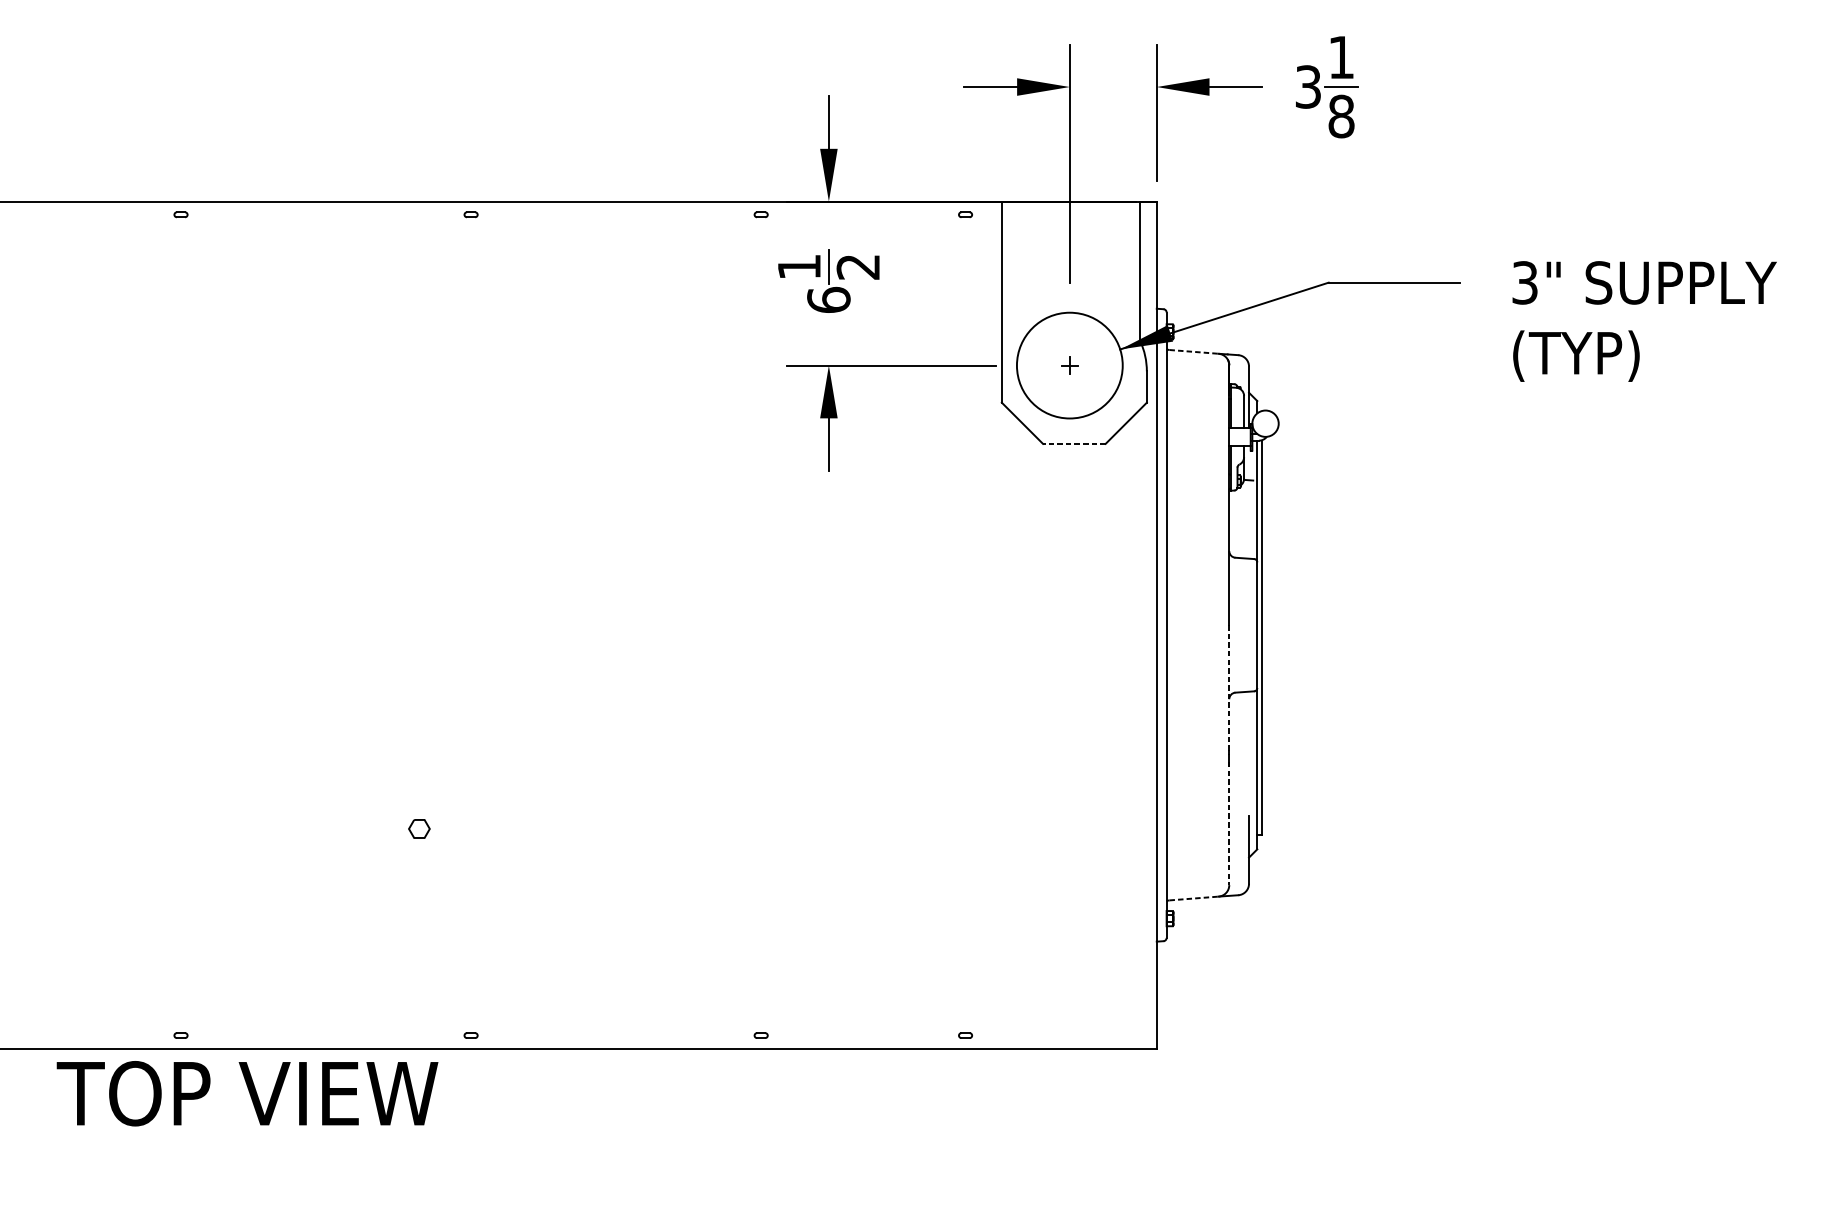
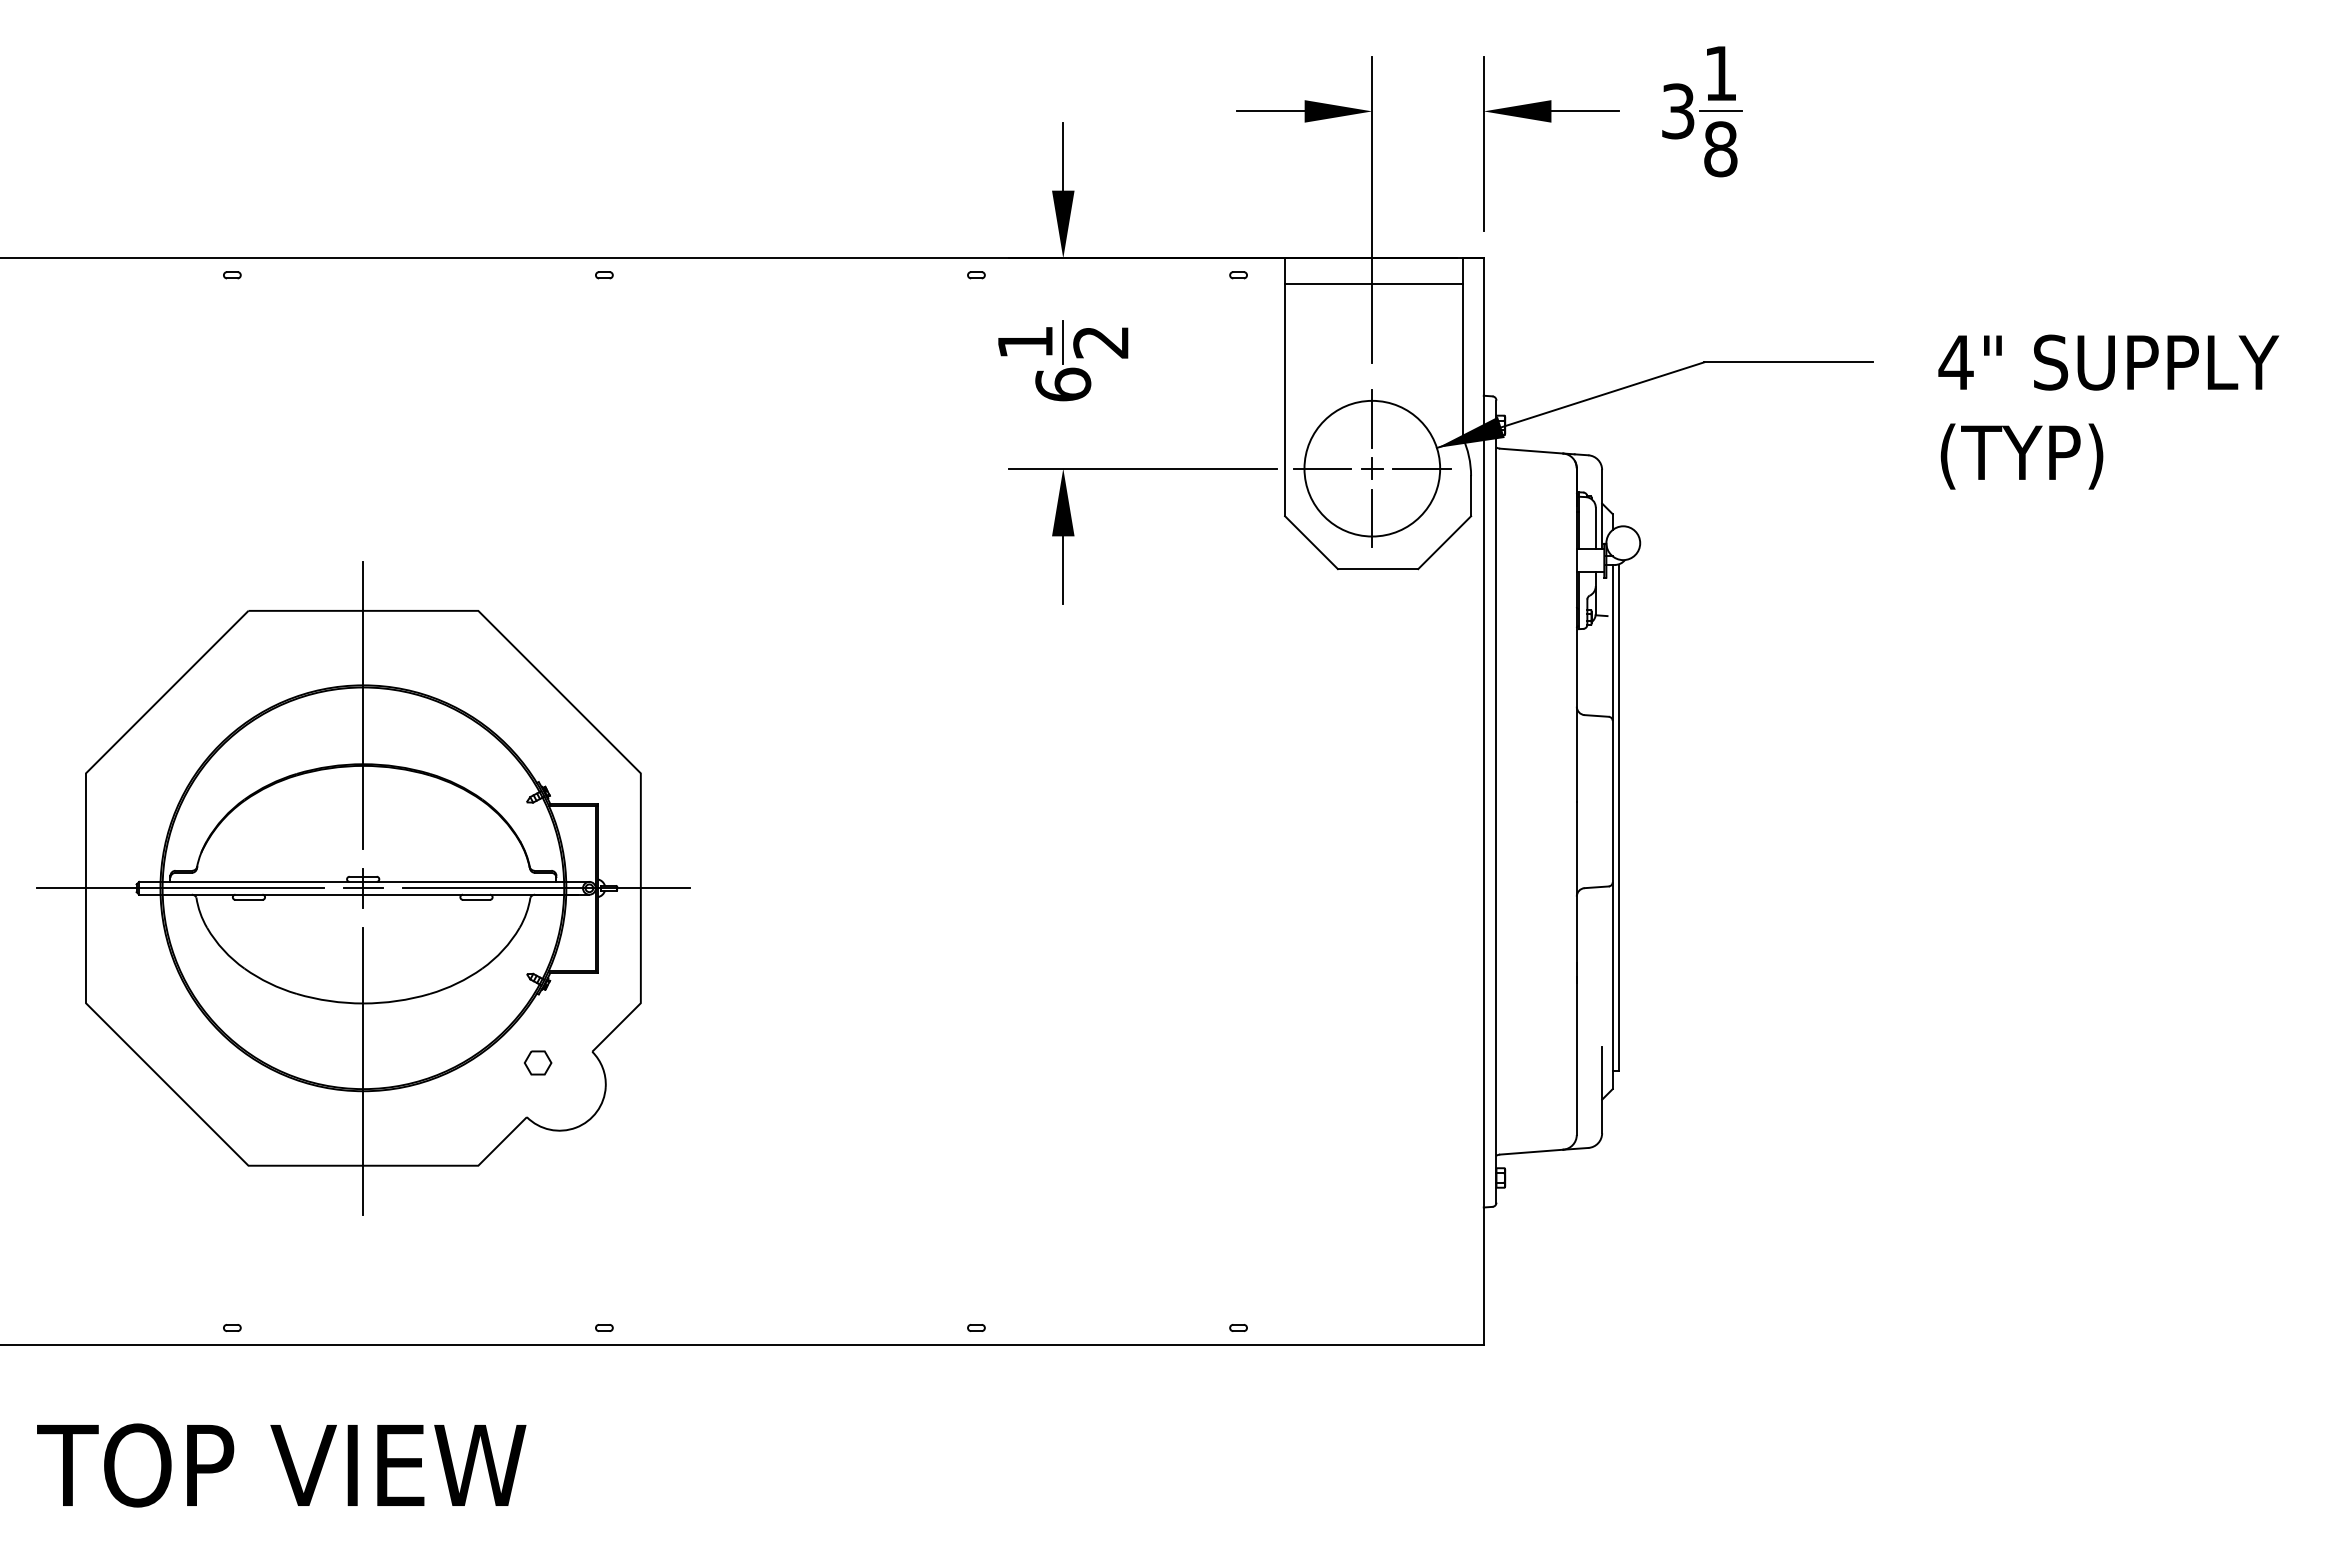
line: (1070, 221) -> (1373, 283), added
text: (1524, 282) -> (1955, 362), 3" -> 4"
line: (1069, 326) -> (1372, 418), added
line: (1193, 352) -> (1531, 451), dashed -> solid
line: (1031, 365) -> (1322, 468), added
line: (1108, 365) -> (1421, 468), added
line: (1069, 404) -> (1372, 518), added
line: (1073, 444) -> (1377, 569), dashed -> solid
line: (1229, 690) -> (1576, 885), dashed -> solid
part: (283, 692) -> (363, 888), added
line: (1229, 823) -> (1576, 1056), dashed -> solid
line: (1193, 898) -> (1531, 1152), dashed -> solid
text: (247, 1093) -> (281, 1465), moved

